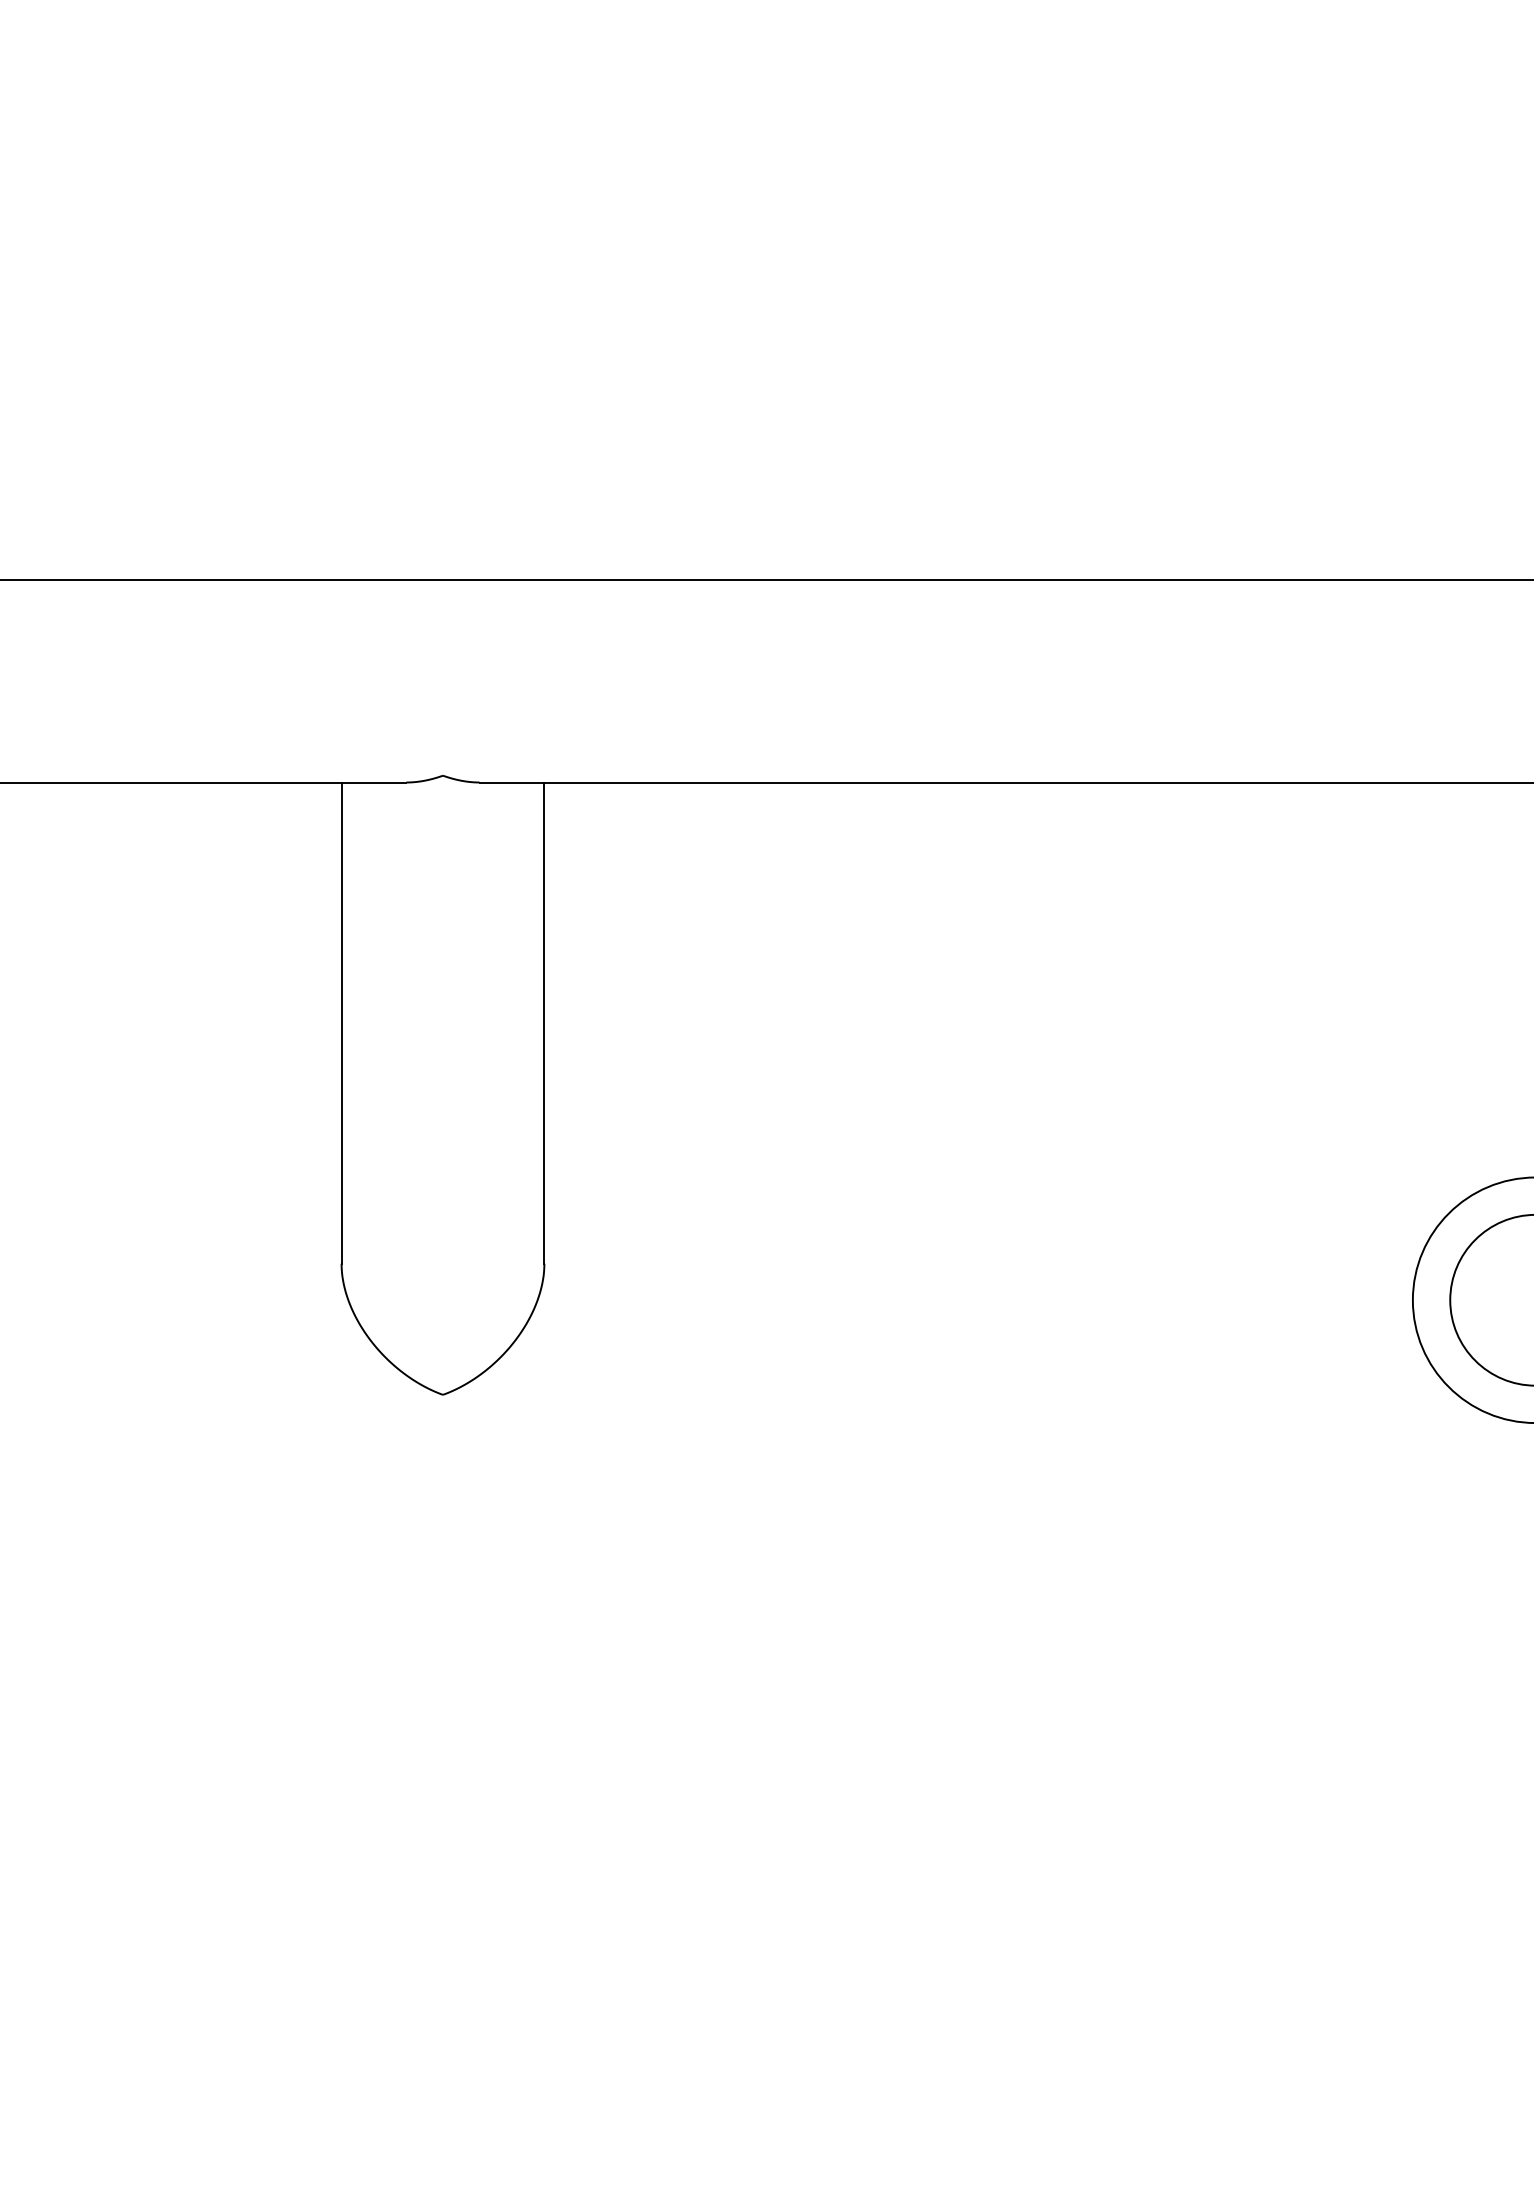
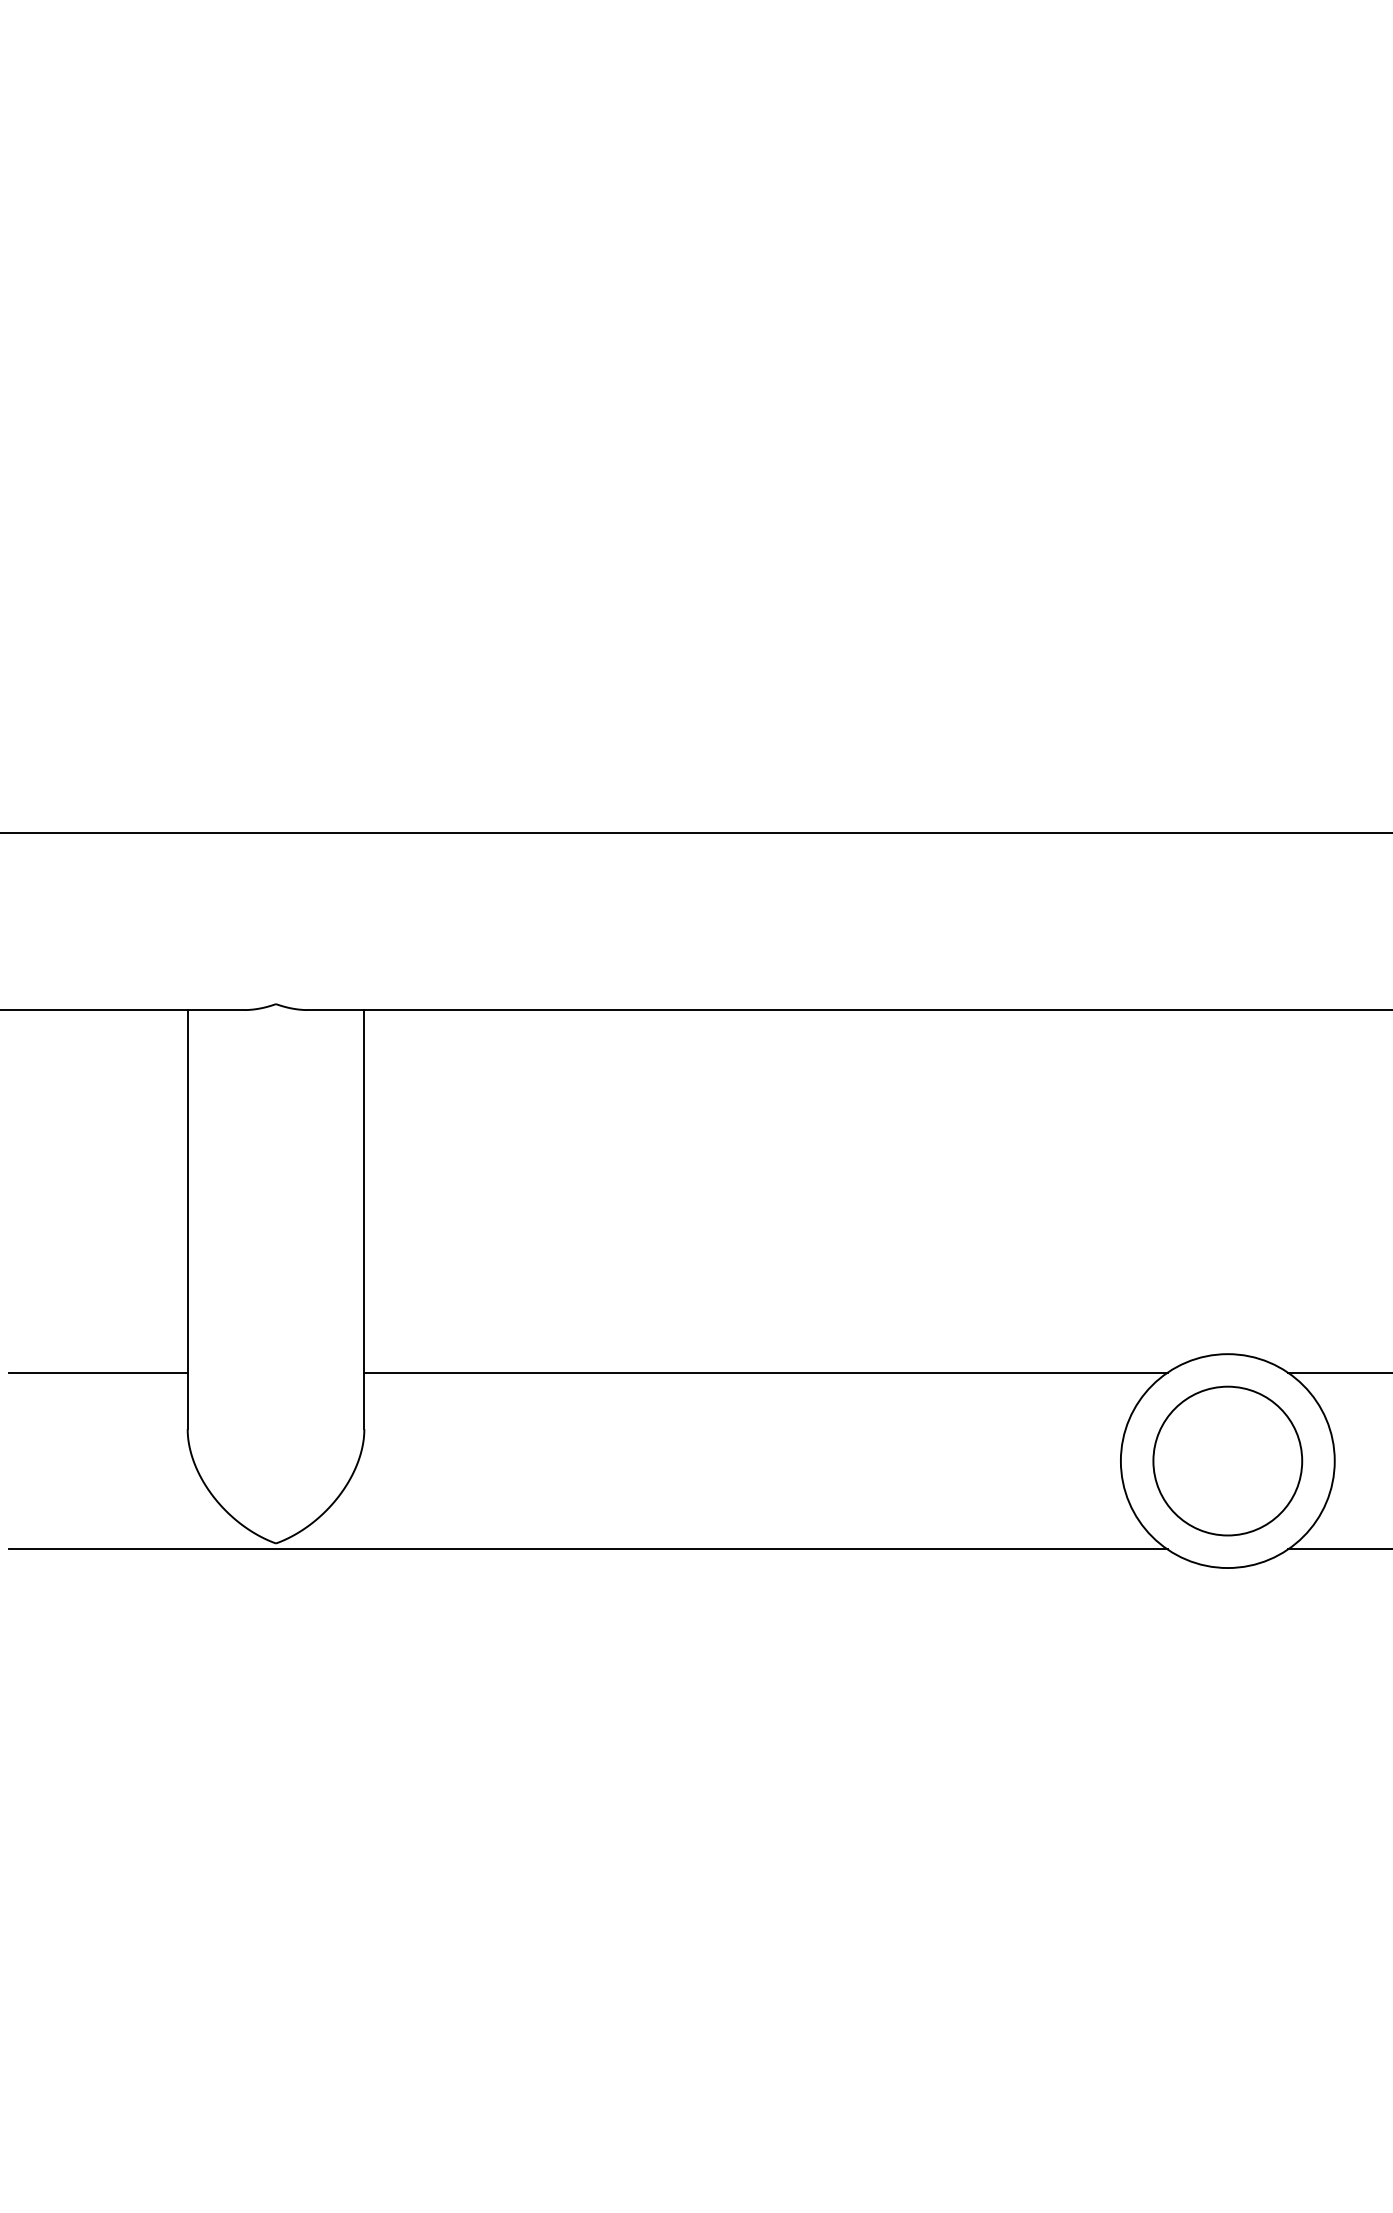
line: (239, 1198) -> (98, 1372), added
line: (1004, 1198) -> (765, 1372), added
line: (801, 1401) -> (588, 1549), added

